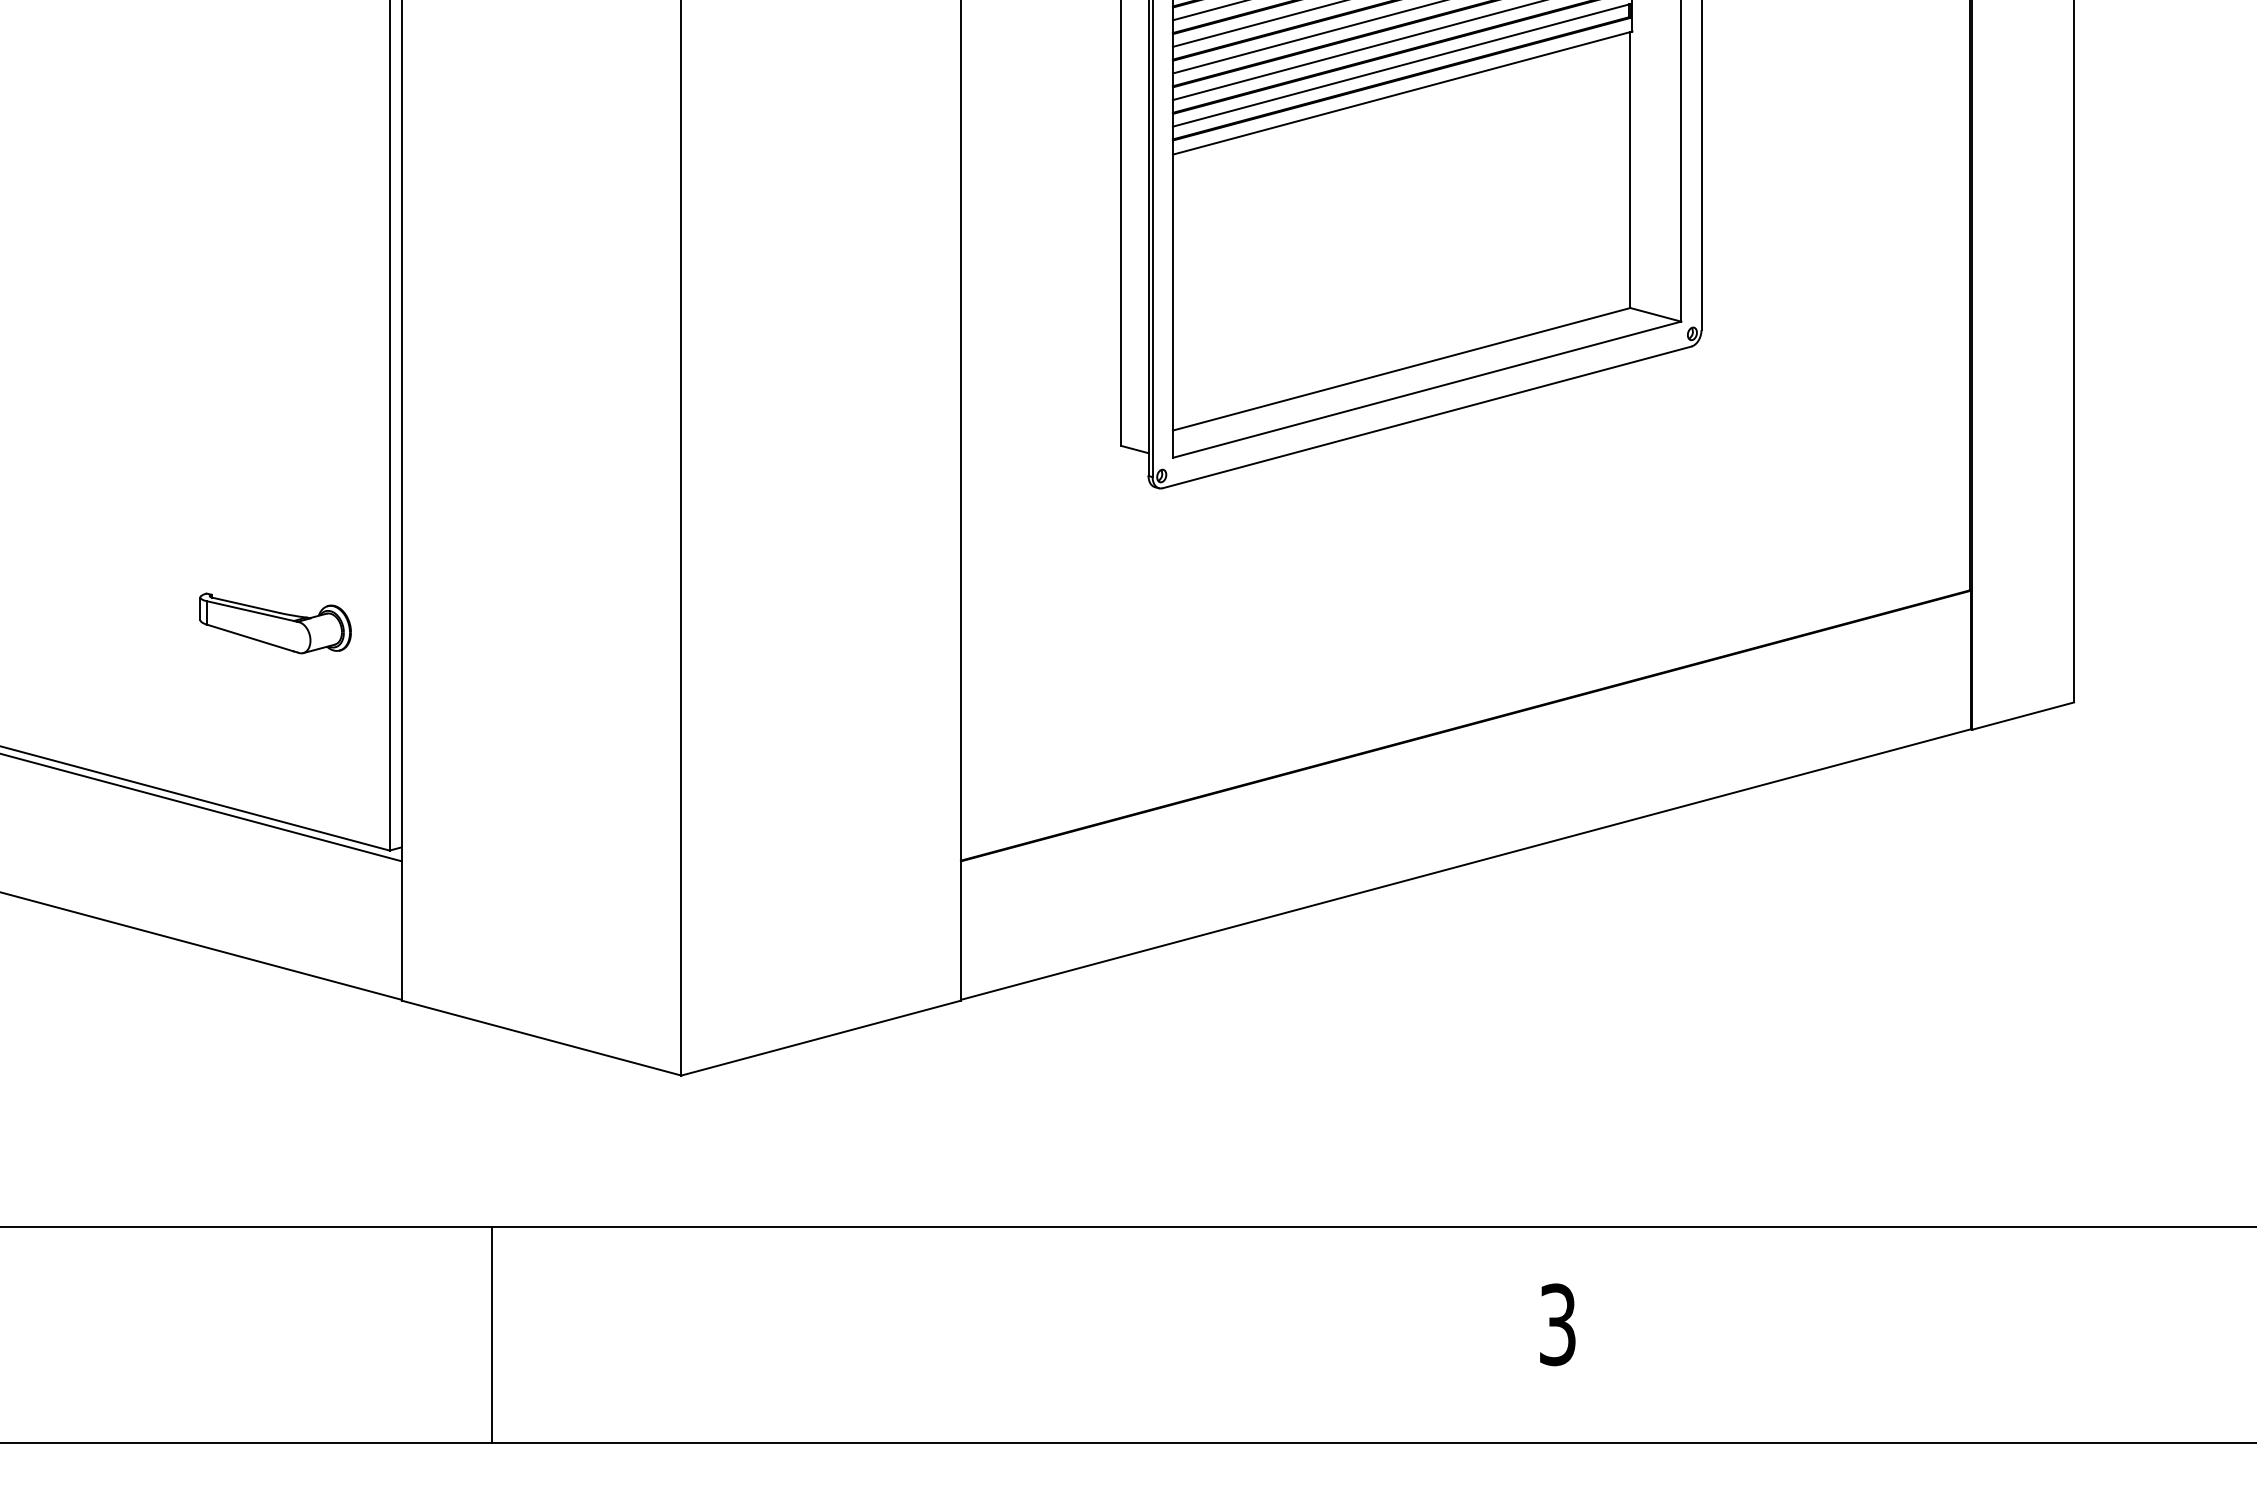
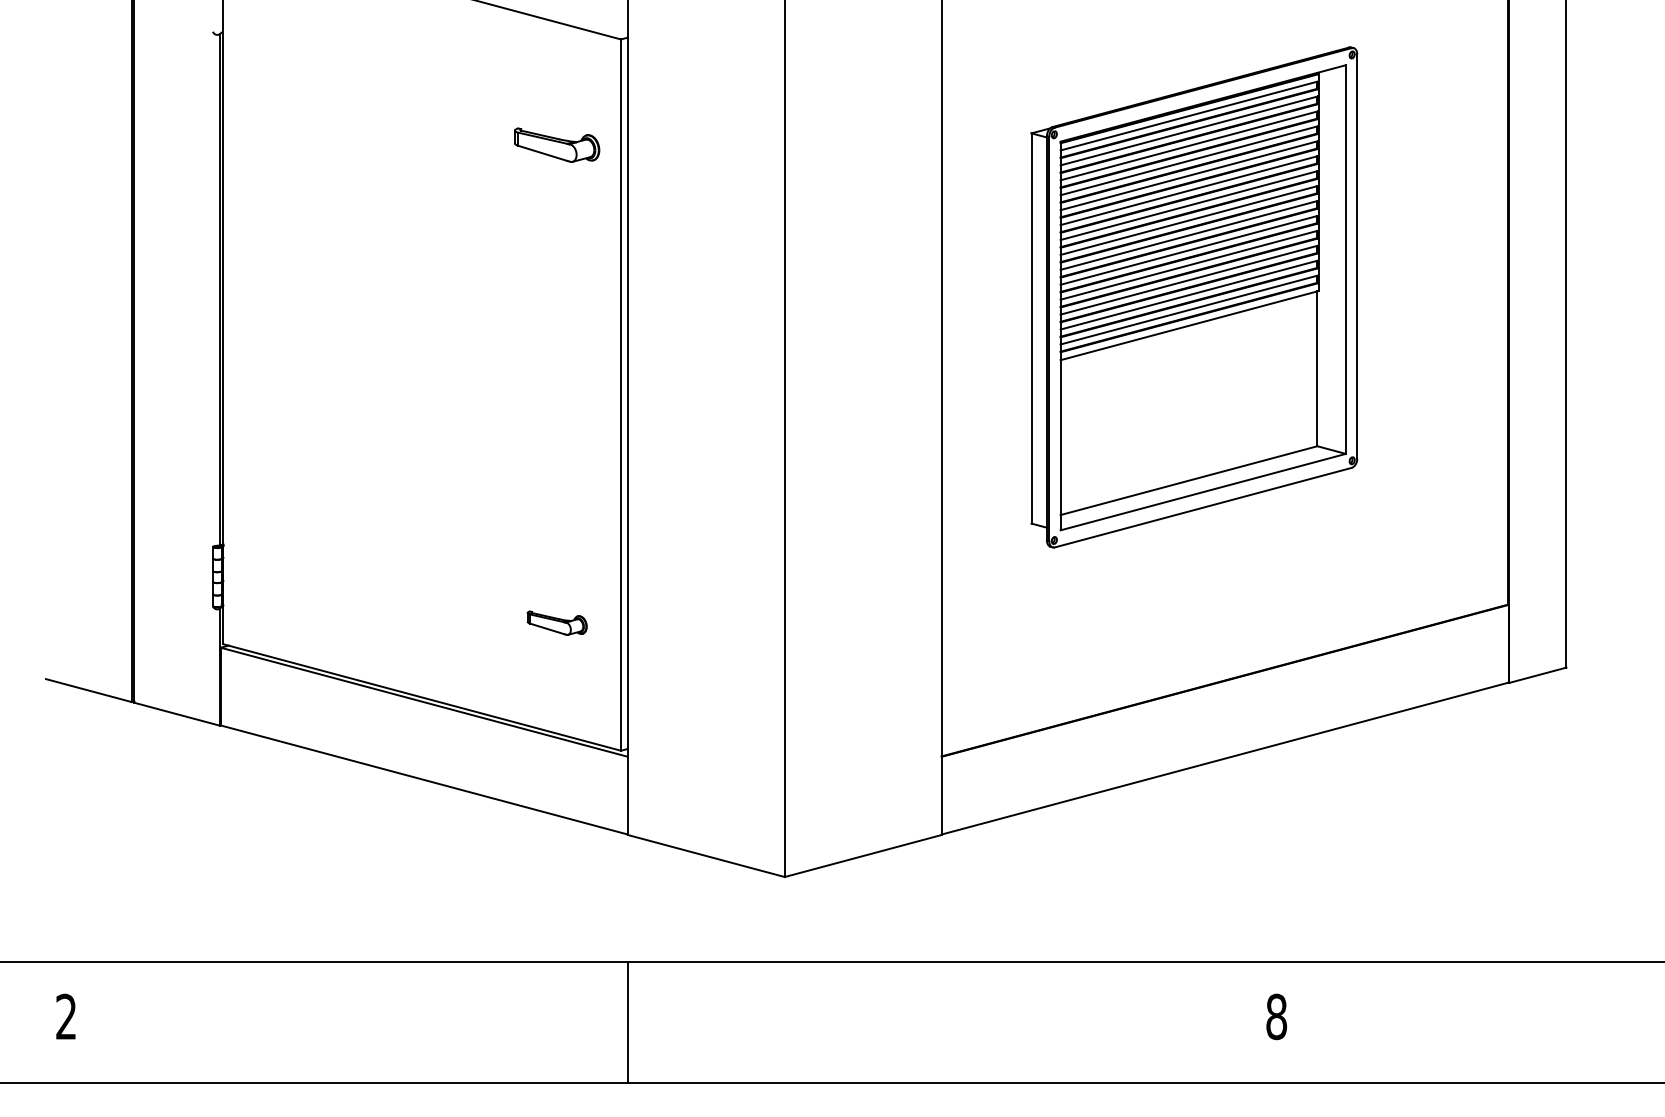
part: (276, 622) -> (557, 622), size x0.7
text: (1557, 1324) -> (1276, 1016), 3 -> 8
line: (492, 1334) -> (627, 1022), moved

